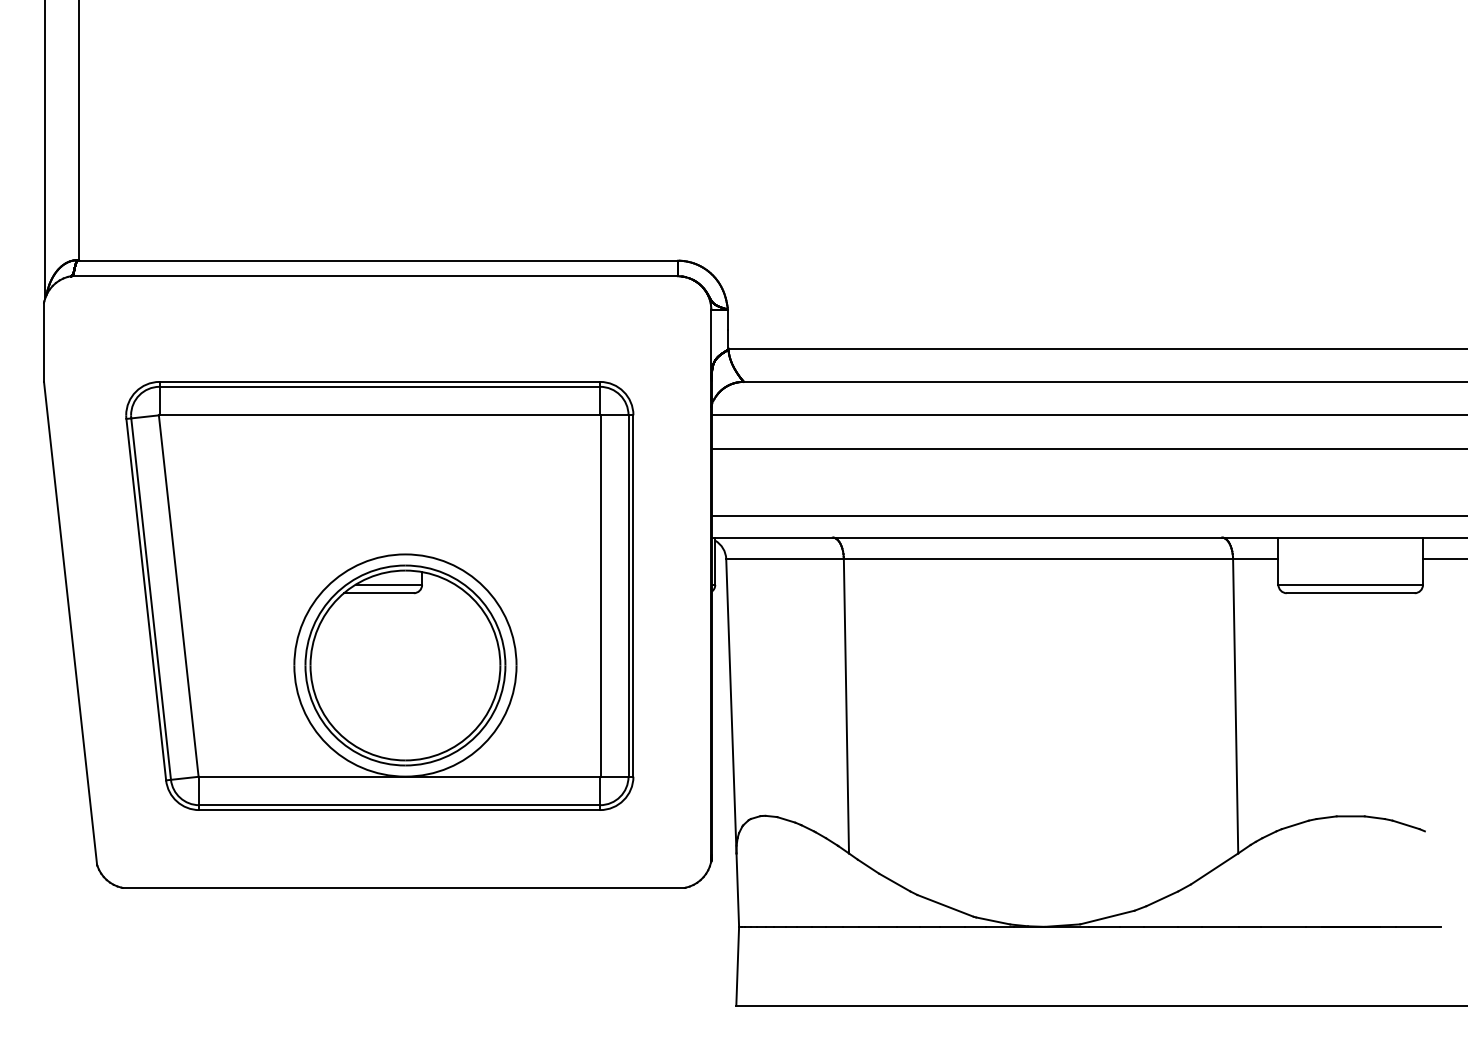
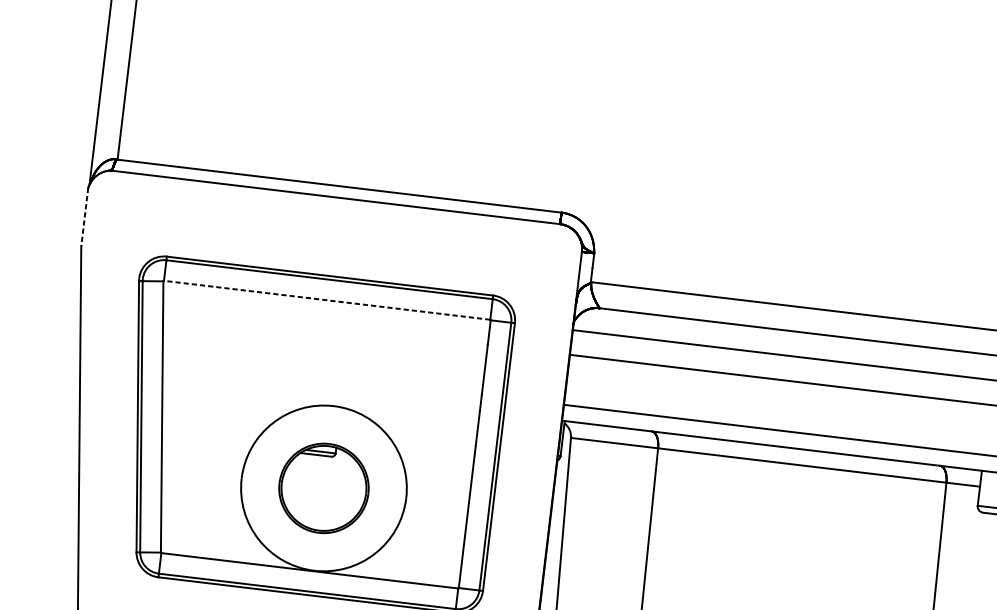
line: (44, 342) -> (85, 217), solid -> dashed
line: (379, 414) -> (326, 300), solid -> dashed
part: (405, 665) -> (324, 488), size x0.6

